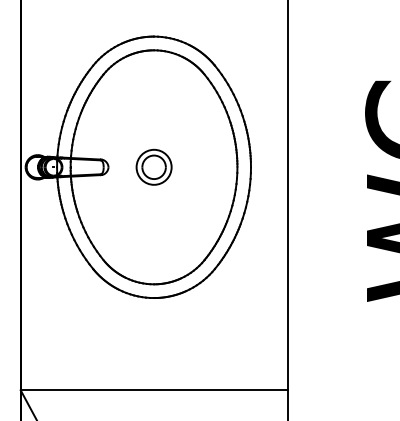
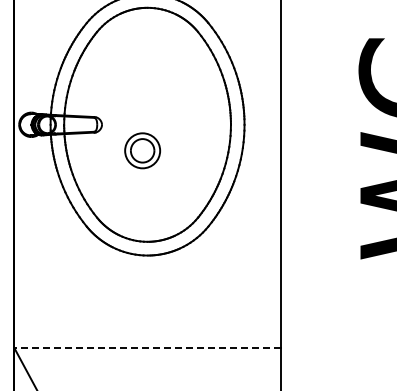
part: (153, 166) -> (142, 150), moved
line: (153, 390) -> (147, 348), solid -> dashed

